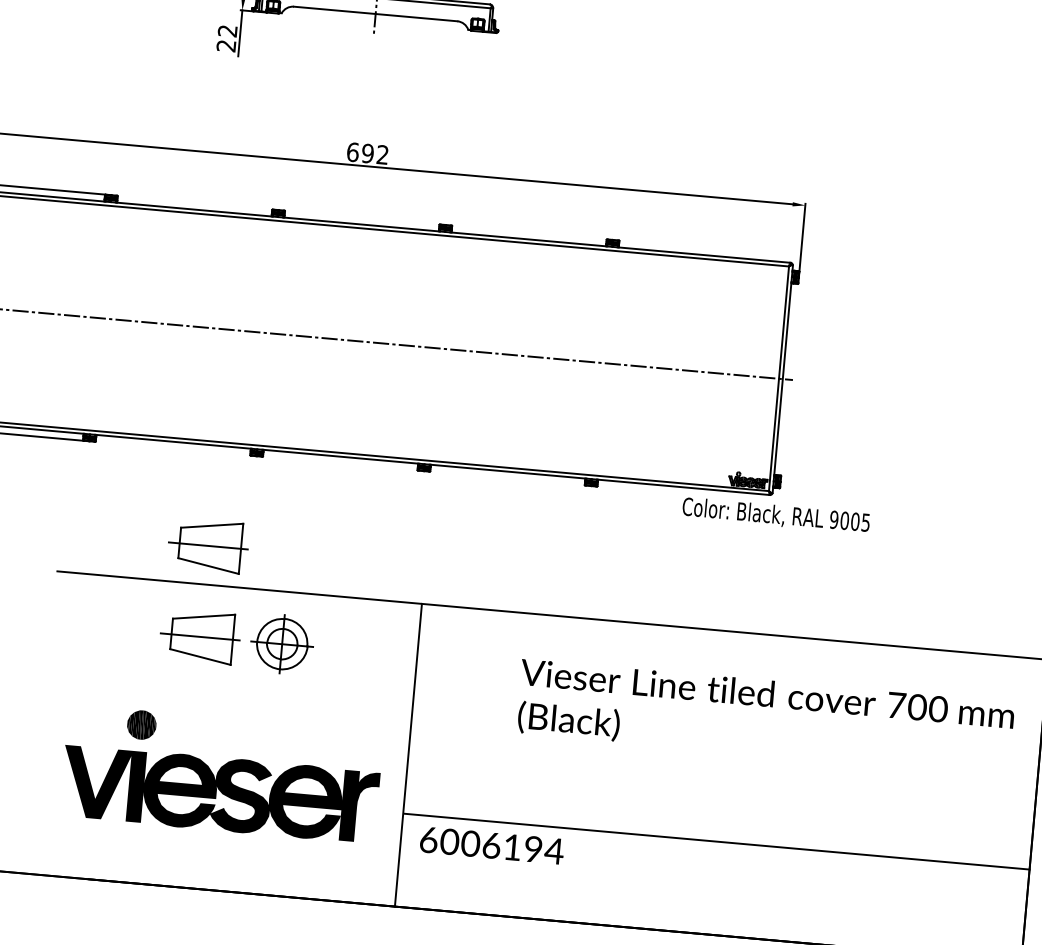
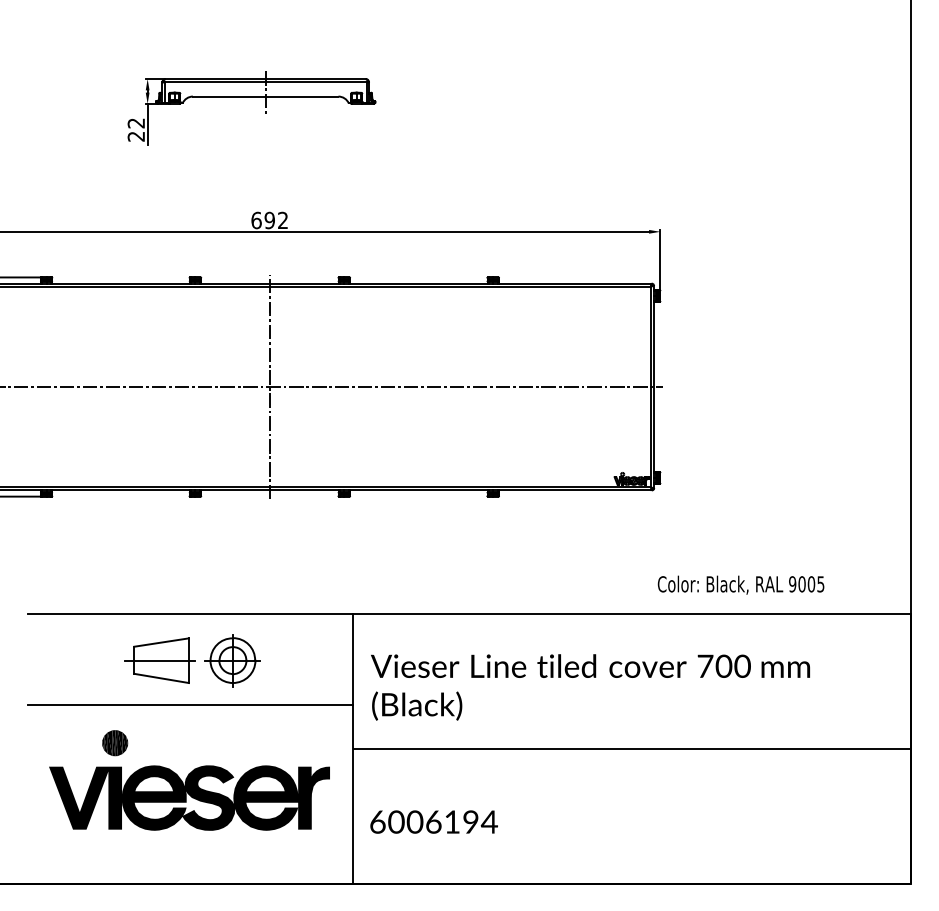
line: (350, 339) -> (269, 386), added
text: (775, 514) -> (740, 584), moved
part: (208, 545) -> (159, 579), removed
line: (230, 689) -> (190, 704), added
text: (765, 717) -> (590, 687), moved
line: (715, 841) -> (631, 748), moved

